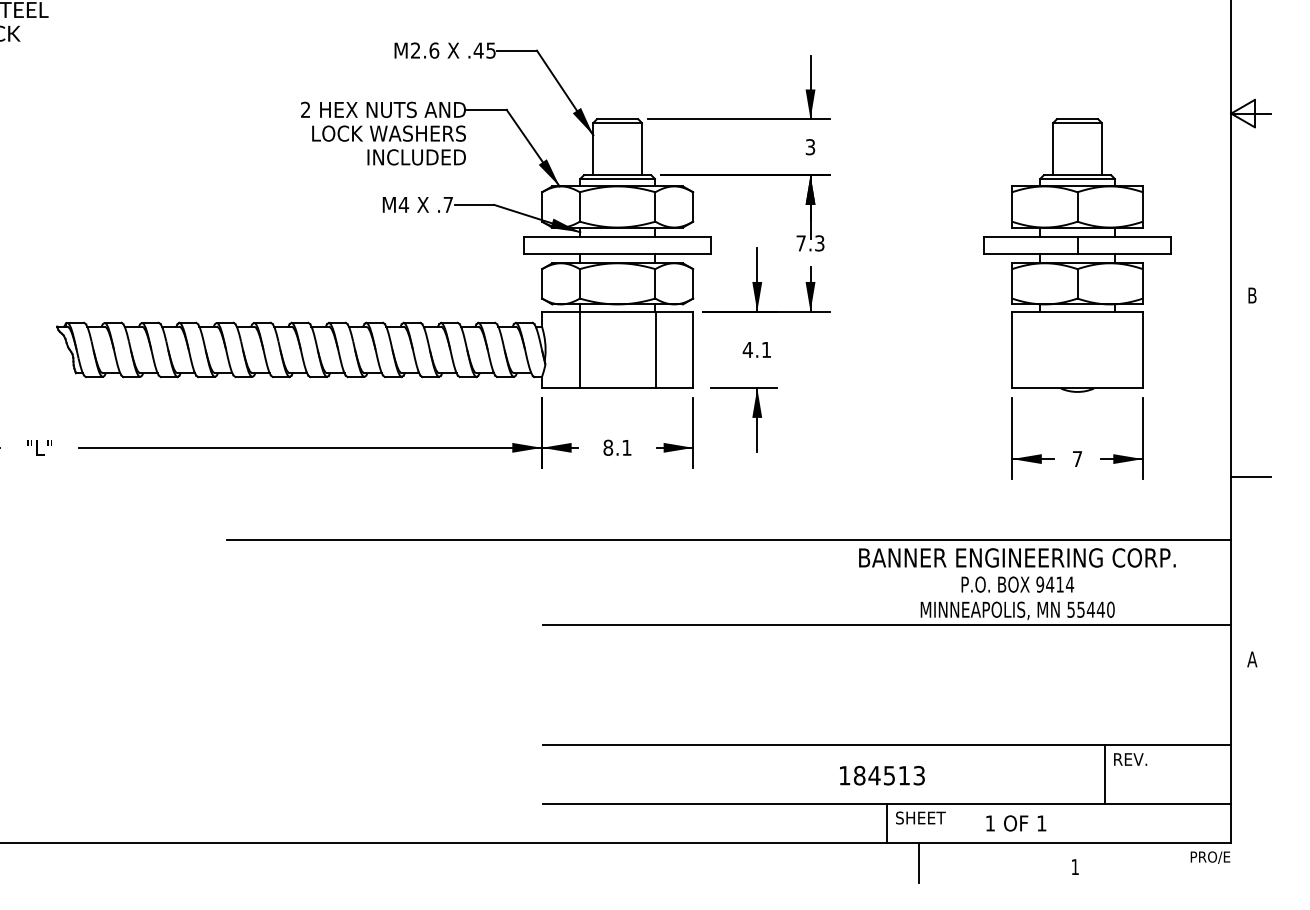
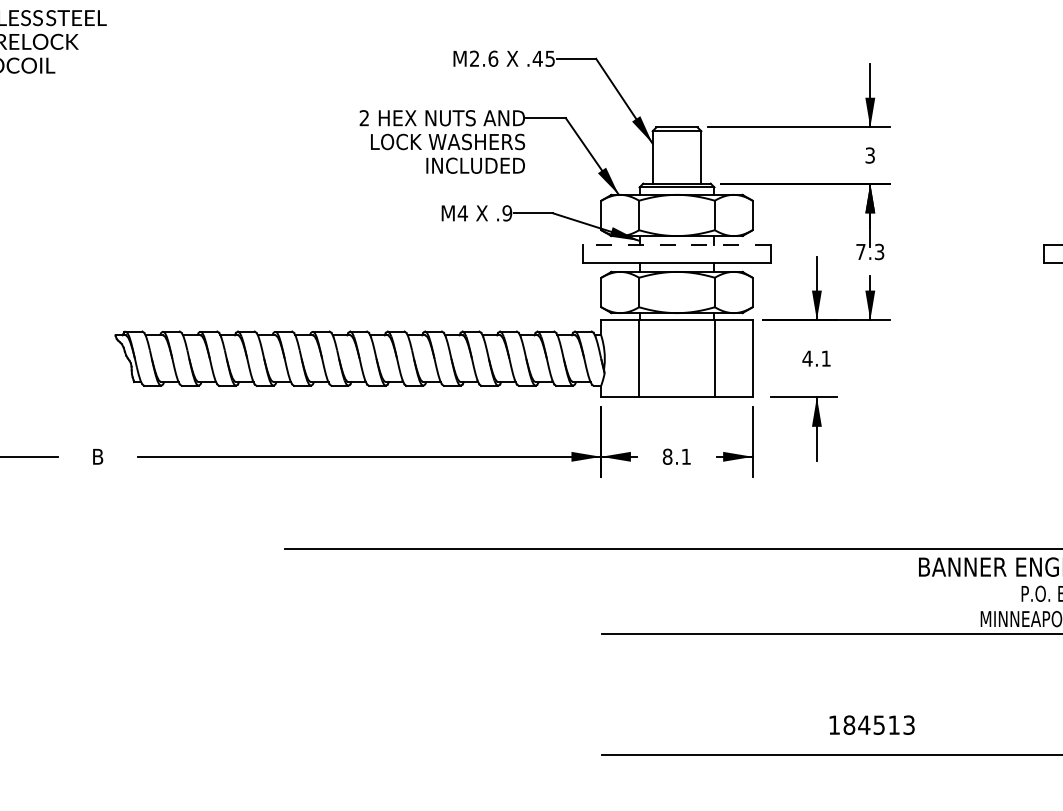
text: (448, 204) -> (507, 212), .7 -> .9
line: (617, 236) -> (676, 245), solid -> dashed
text: (39, 447) -> (97, 456), "L" -> B
text: (882, 775) -> (872, 725), moved

